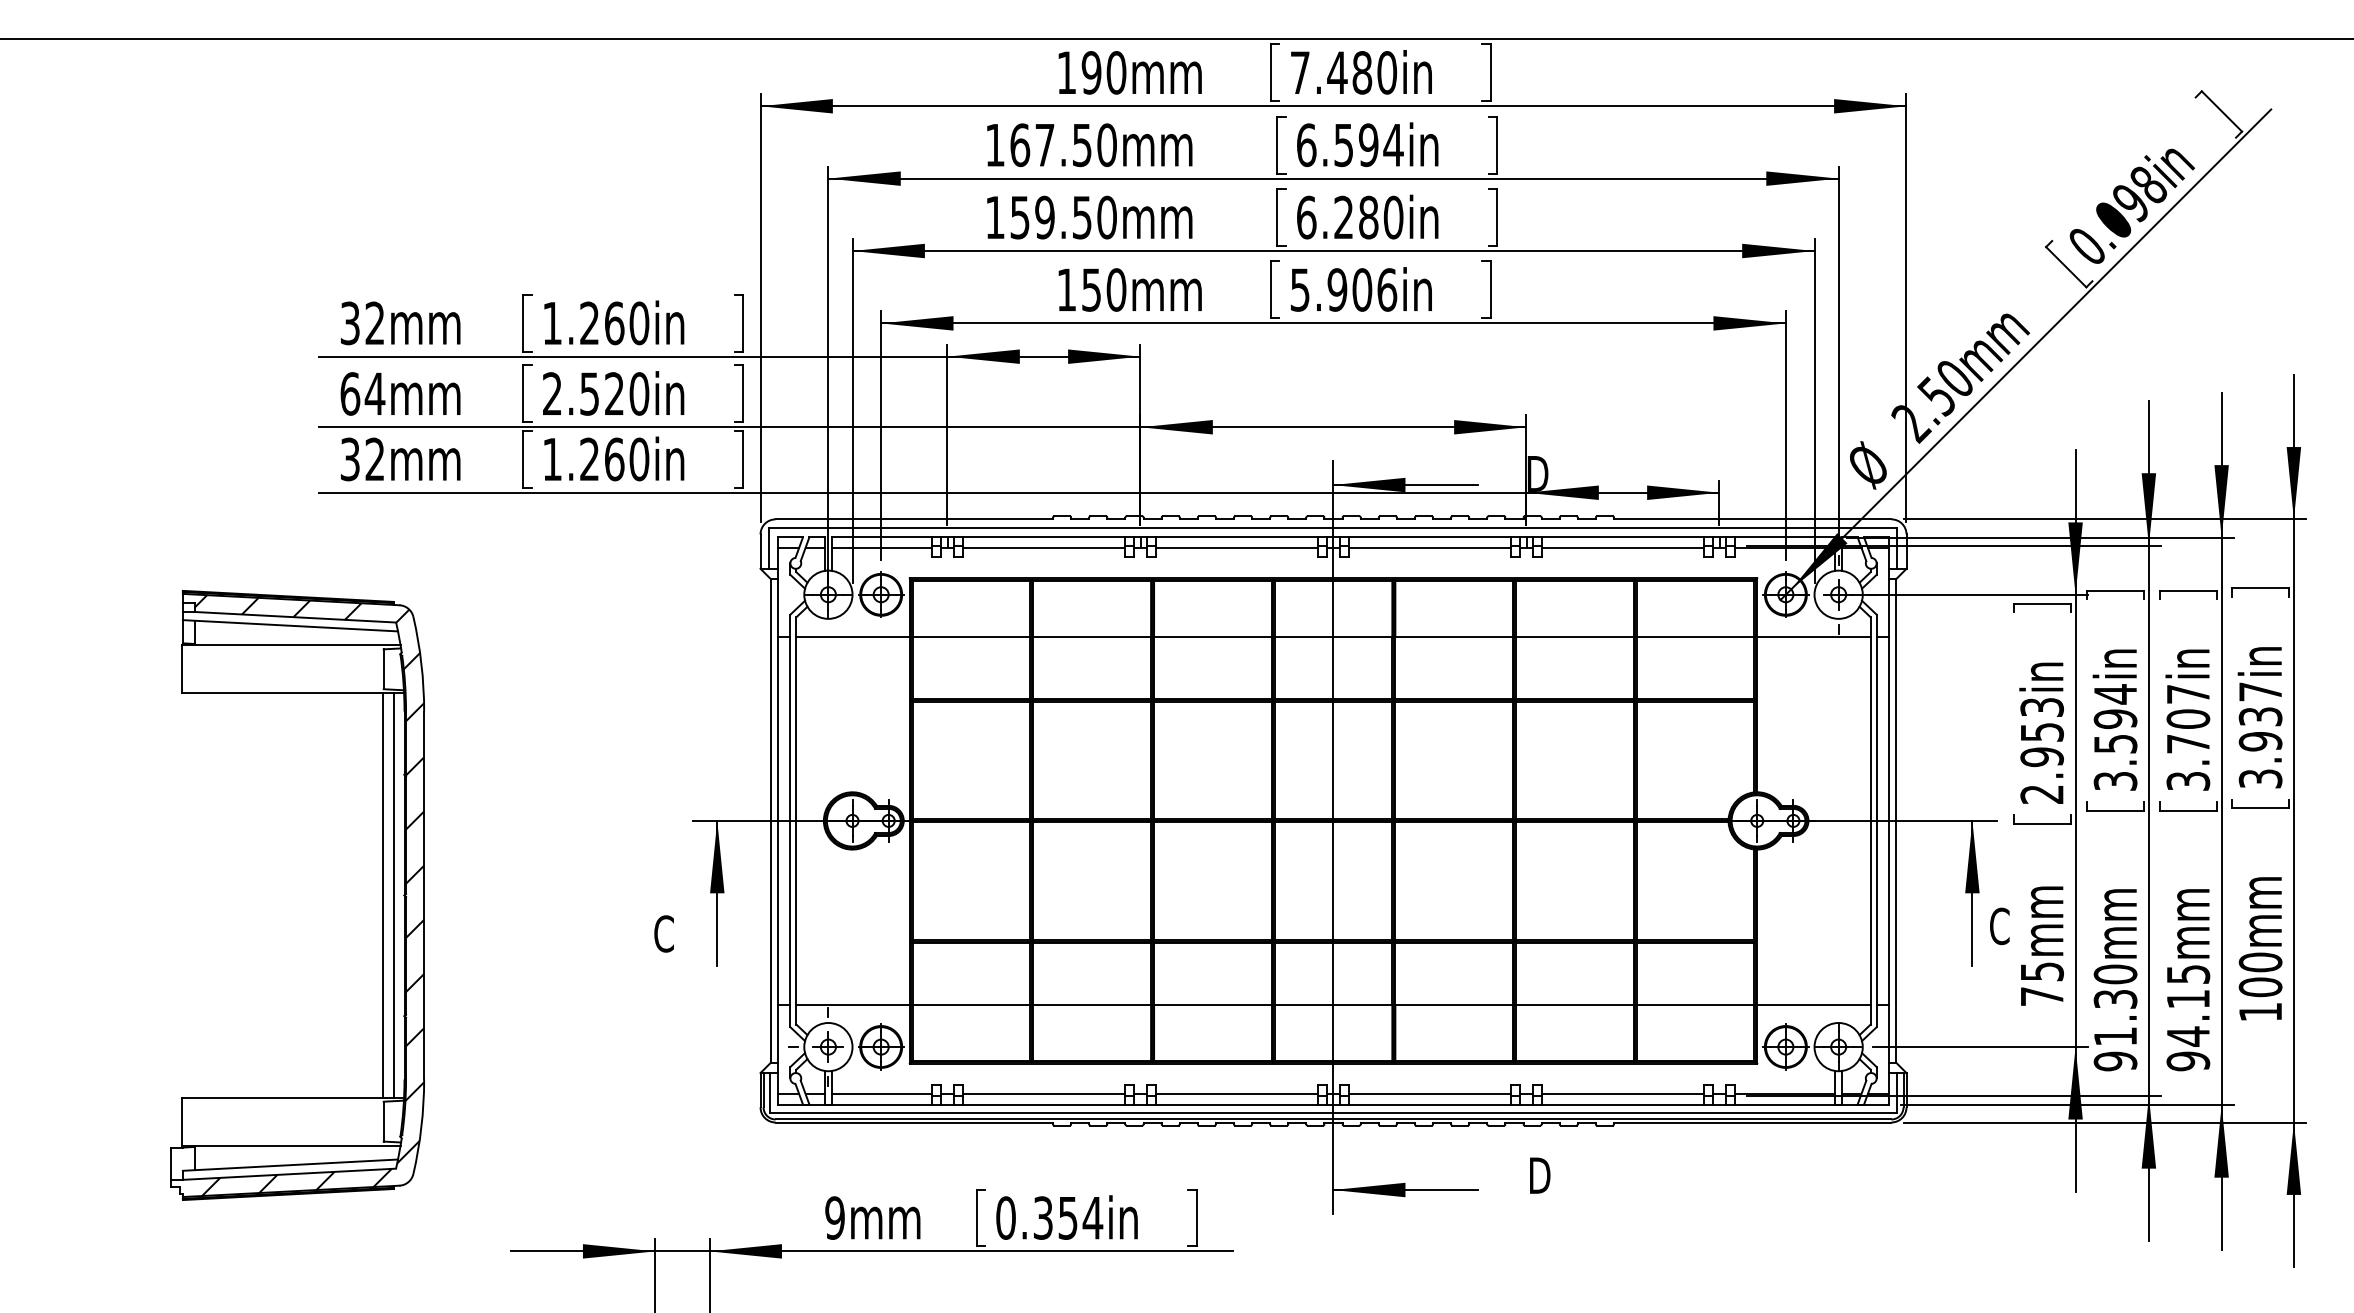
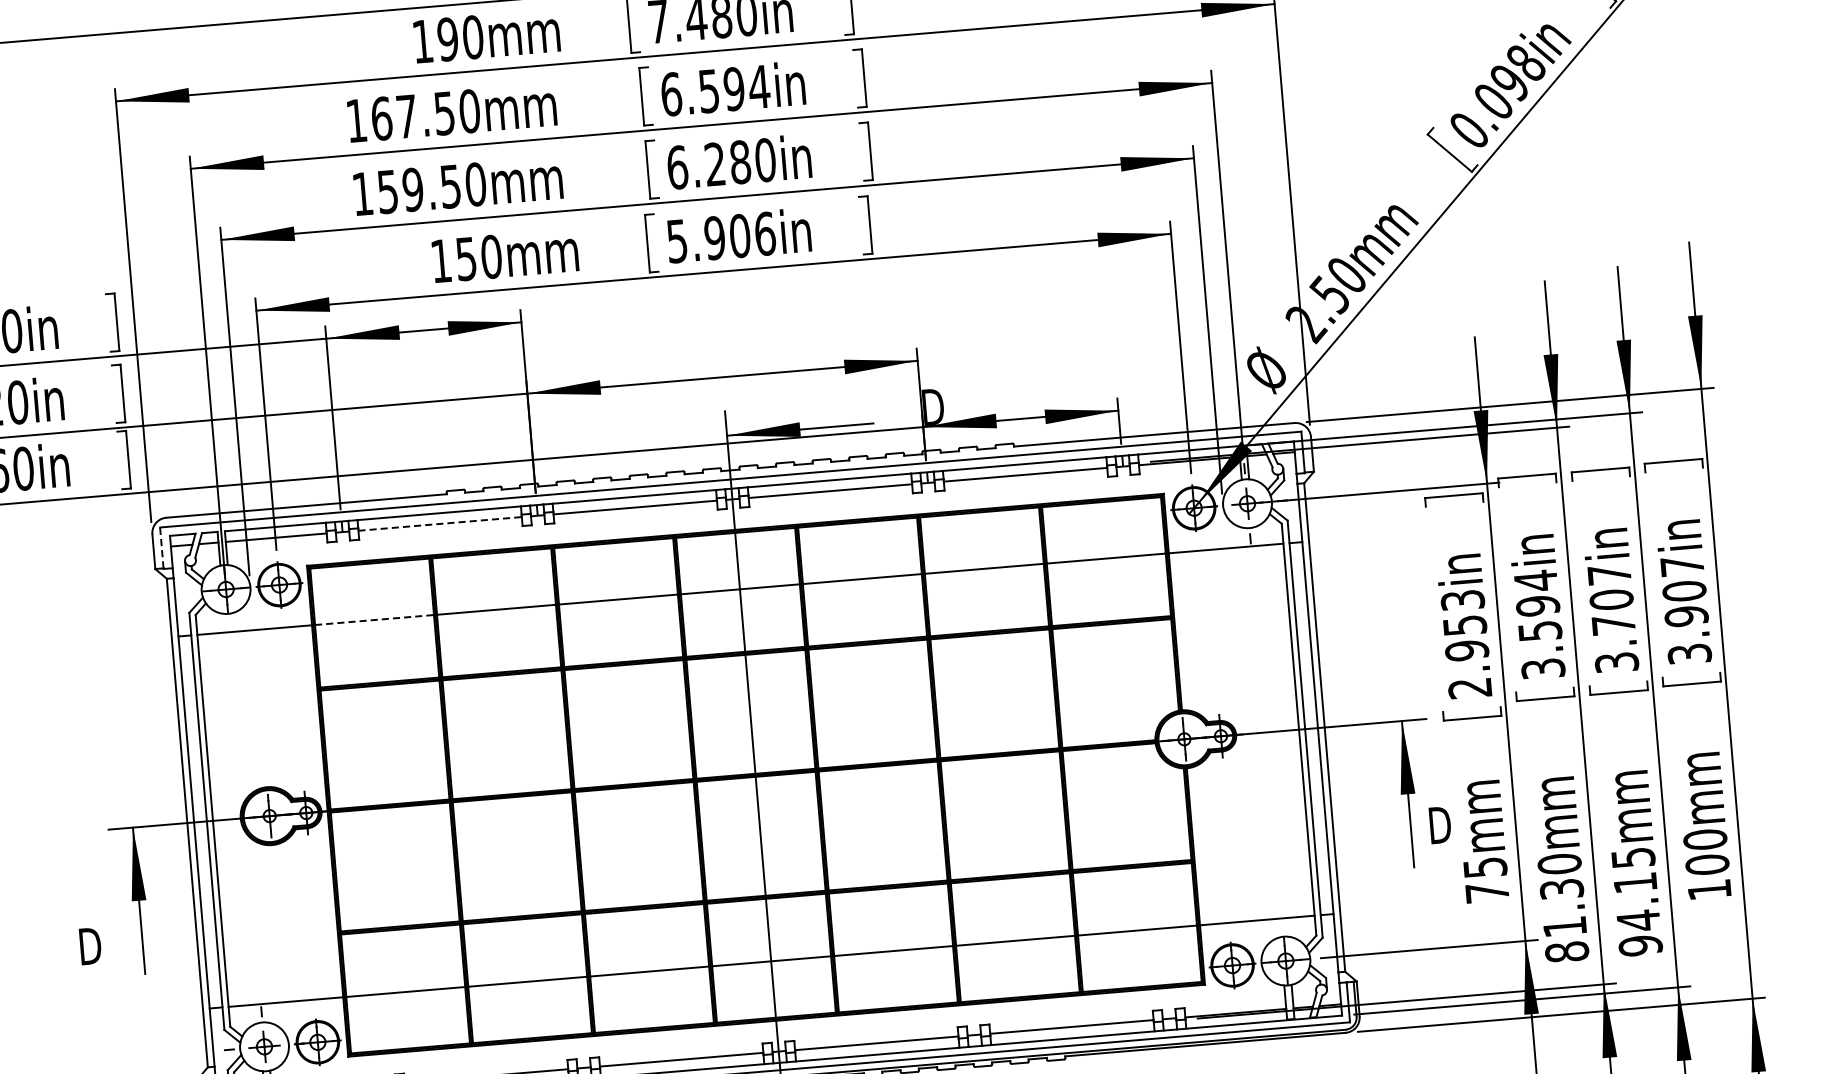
line: (768, 548) -> (161, 547), solid -> dashed
line: (1044, 548) -> (440, 524), solid -> dashed
line: (971, 636) -> (374, 619), solid -> dashed
text: (2260, 716) -> (1684, 591), 3.937in -> 3.907in
text: (2000, 926) -> (1439, 825), C -> D
text: (665, 933) -> (90, 945), C -> D
text: (2115, 1061) -> (1567, 952), 91.30mm -> 81.30mm

